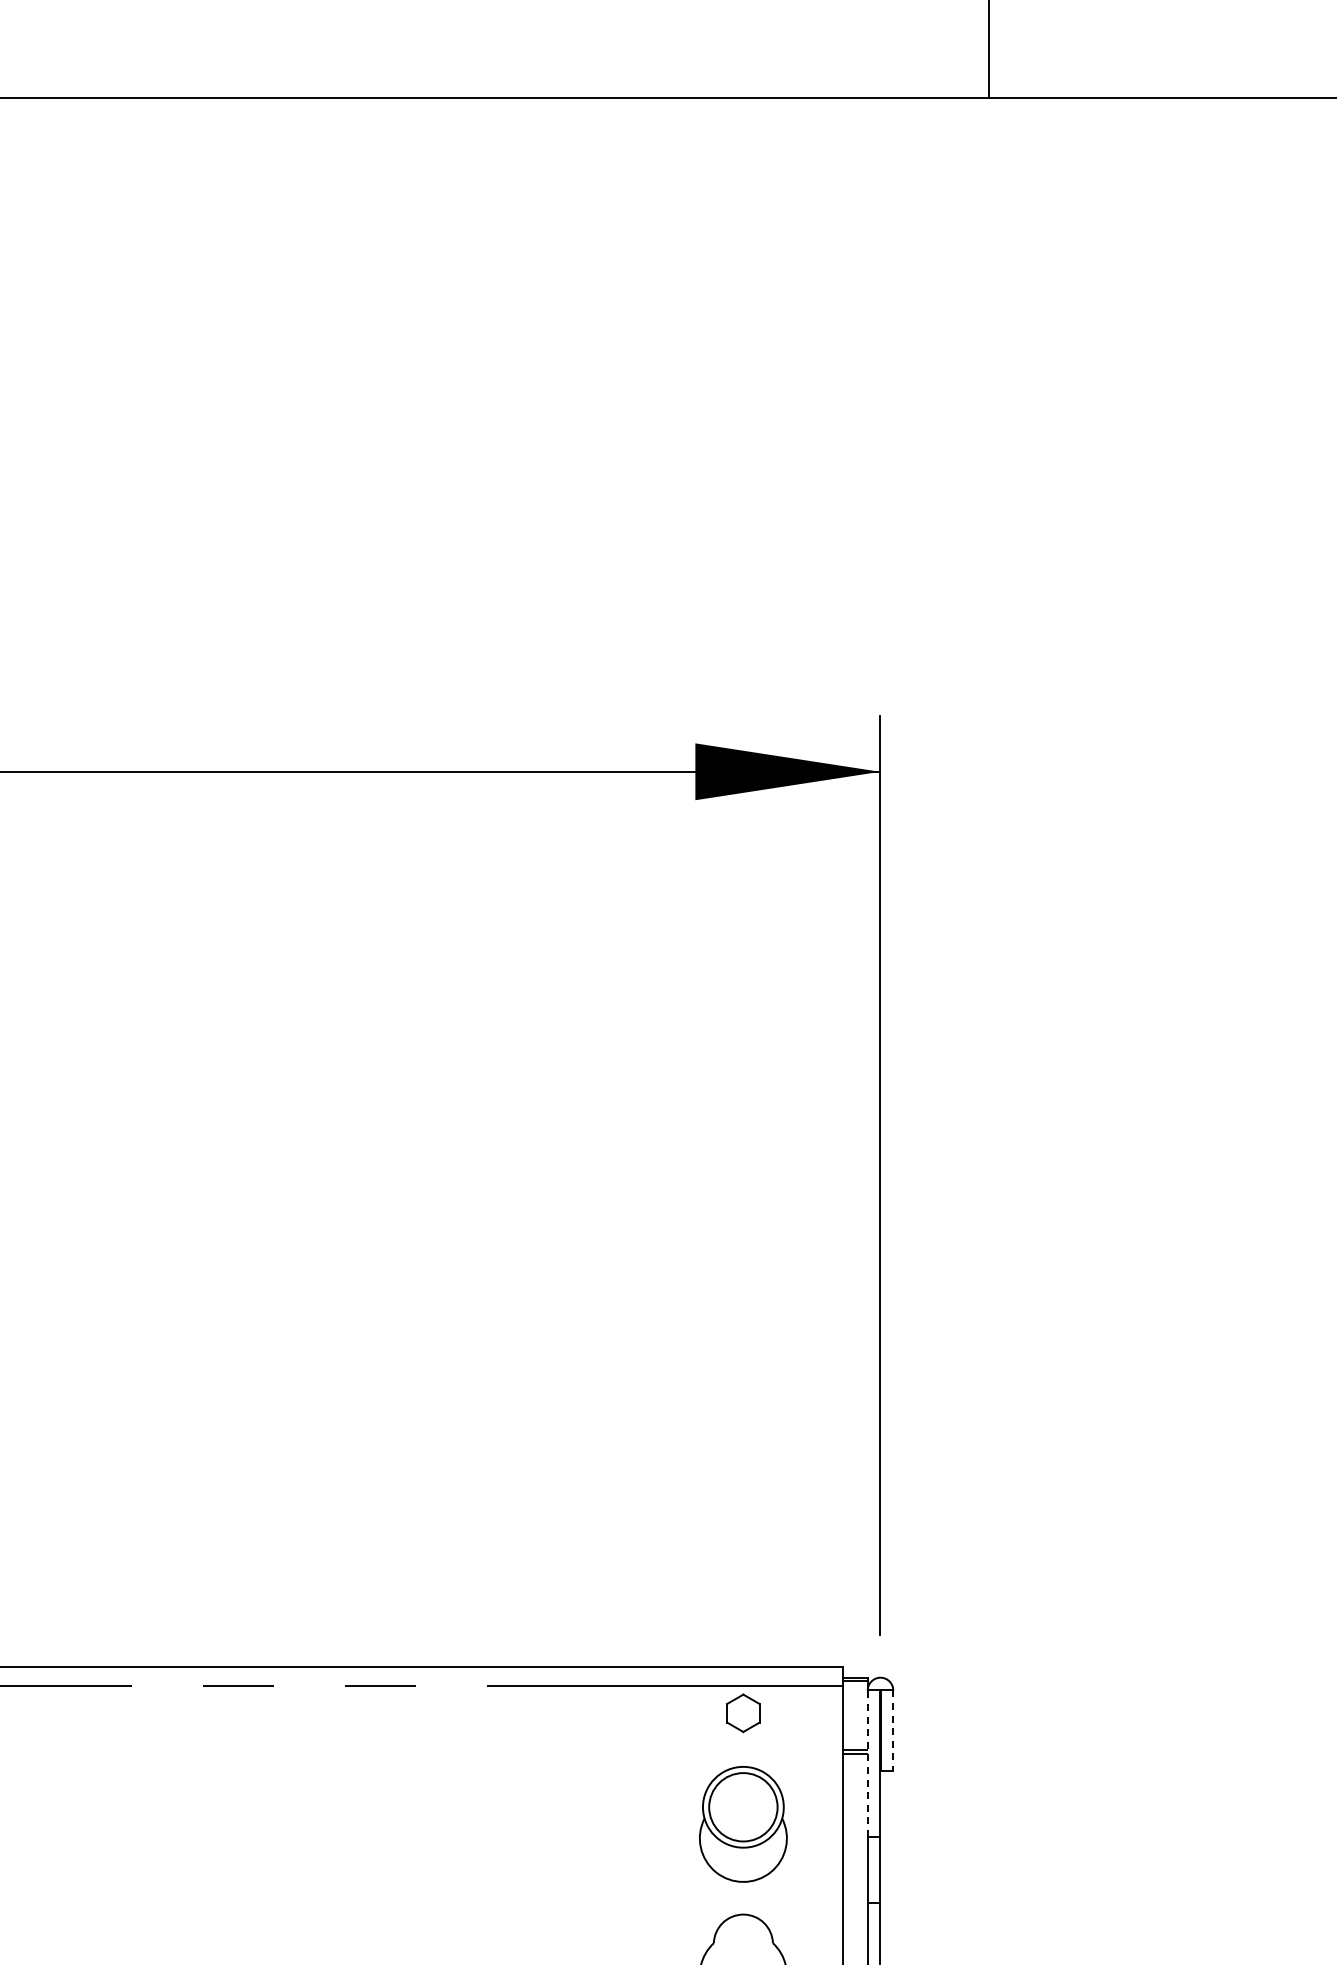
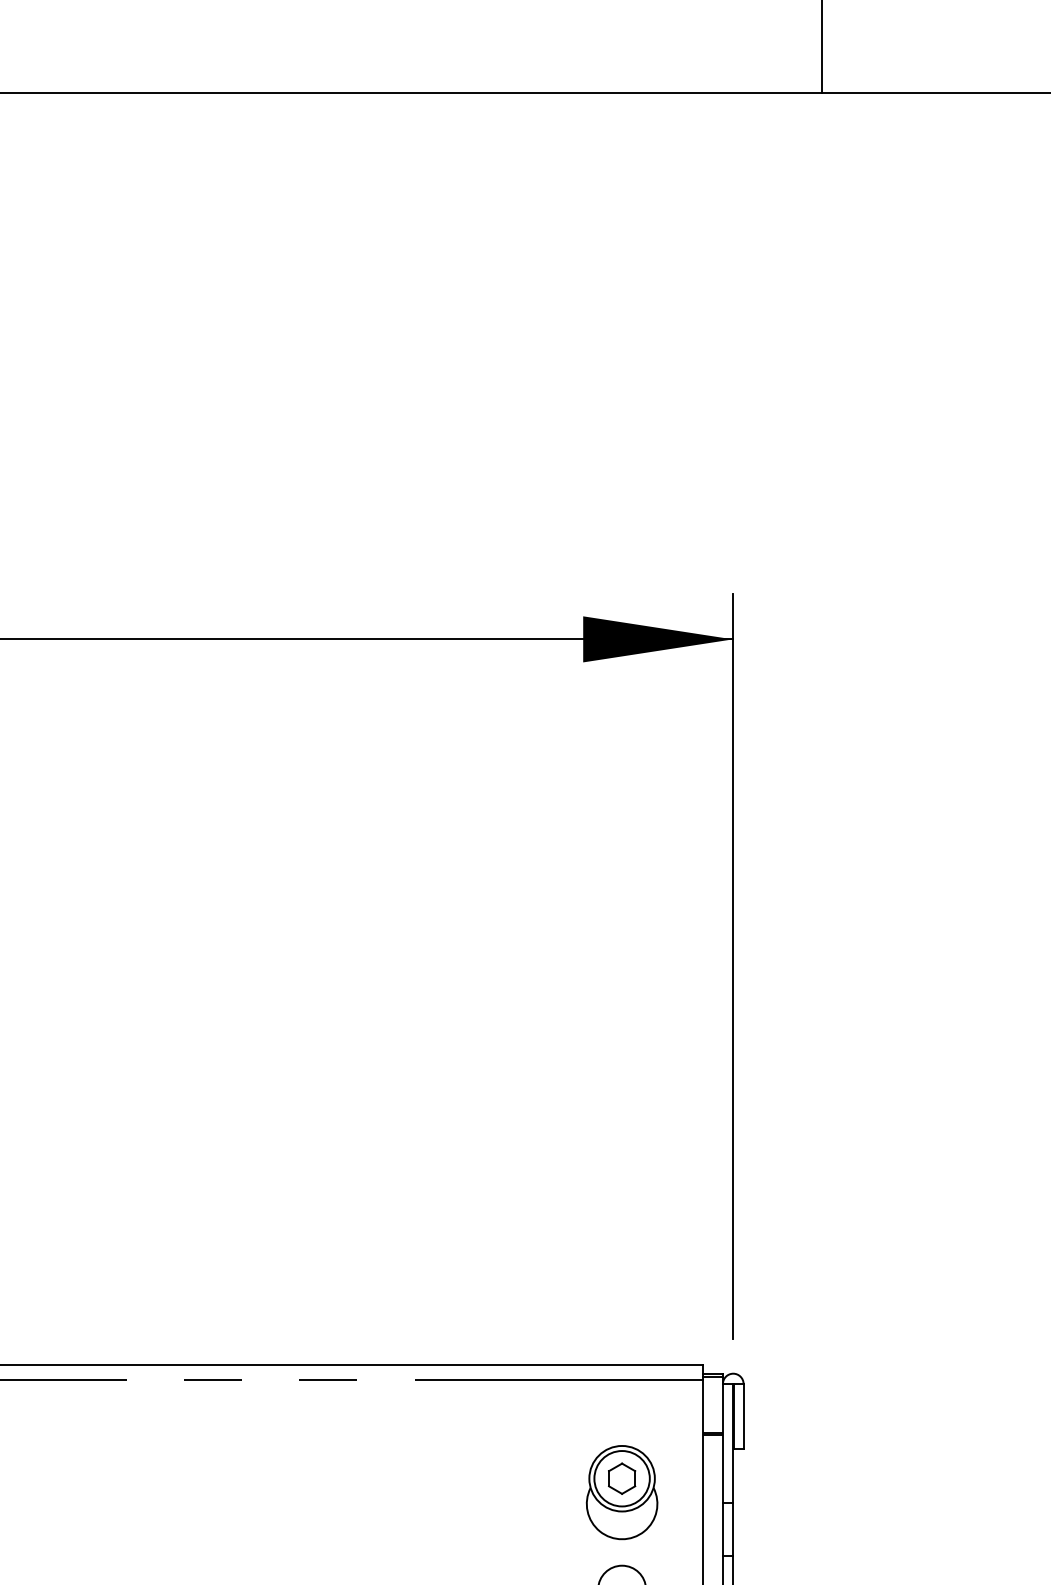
part: (743, 1713) -> (622, 1478), moved
line: (893, 1731) -> (743, 1417), dashed -> solid
line: (867, 1763) -> (722, 1443), dashed -> solid

